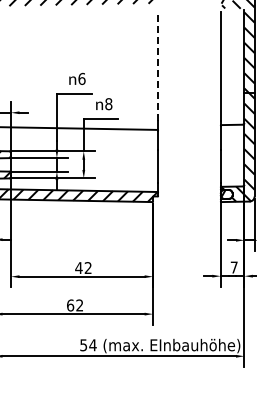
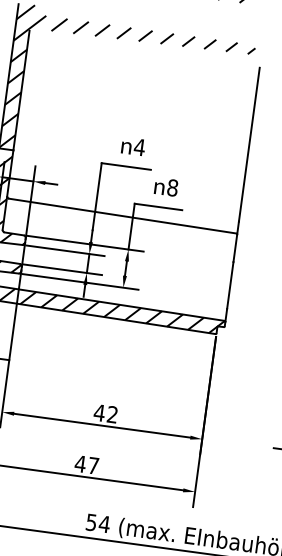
line: (158, 66) -> (249, 144), dashed -> solid
text: (81, 78) -> (139, 146), 6 -> 4
text: (74, 305) -> (86, 464), 62 -> 47

